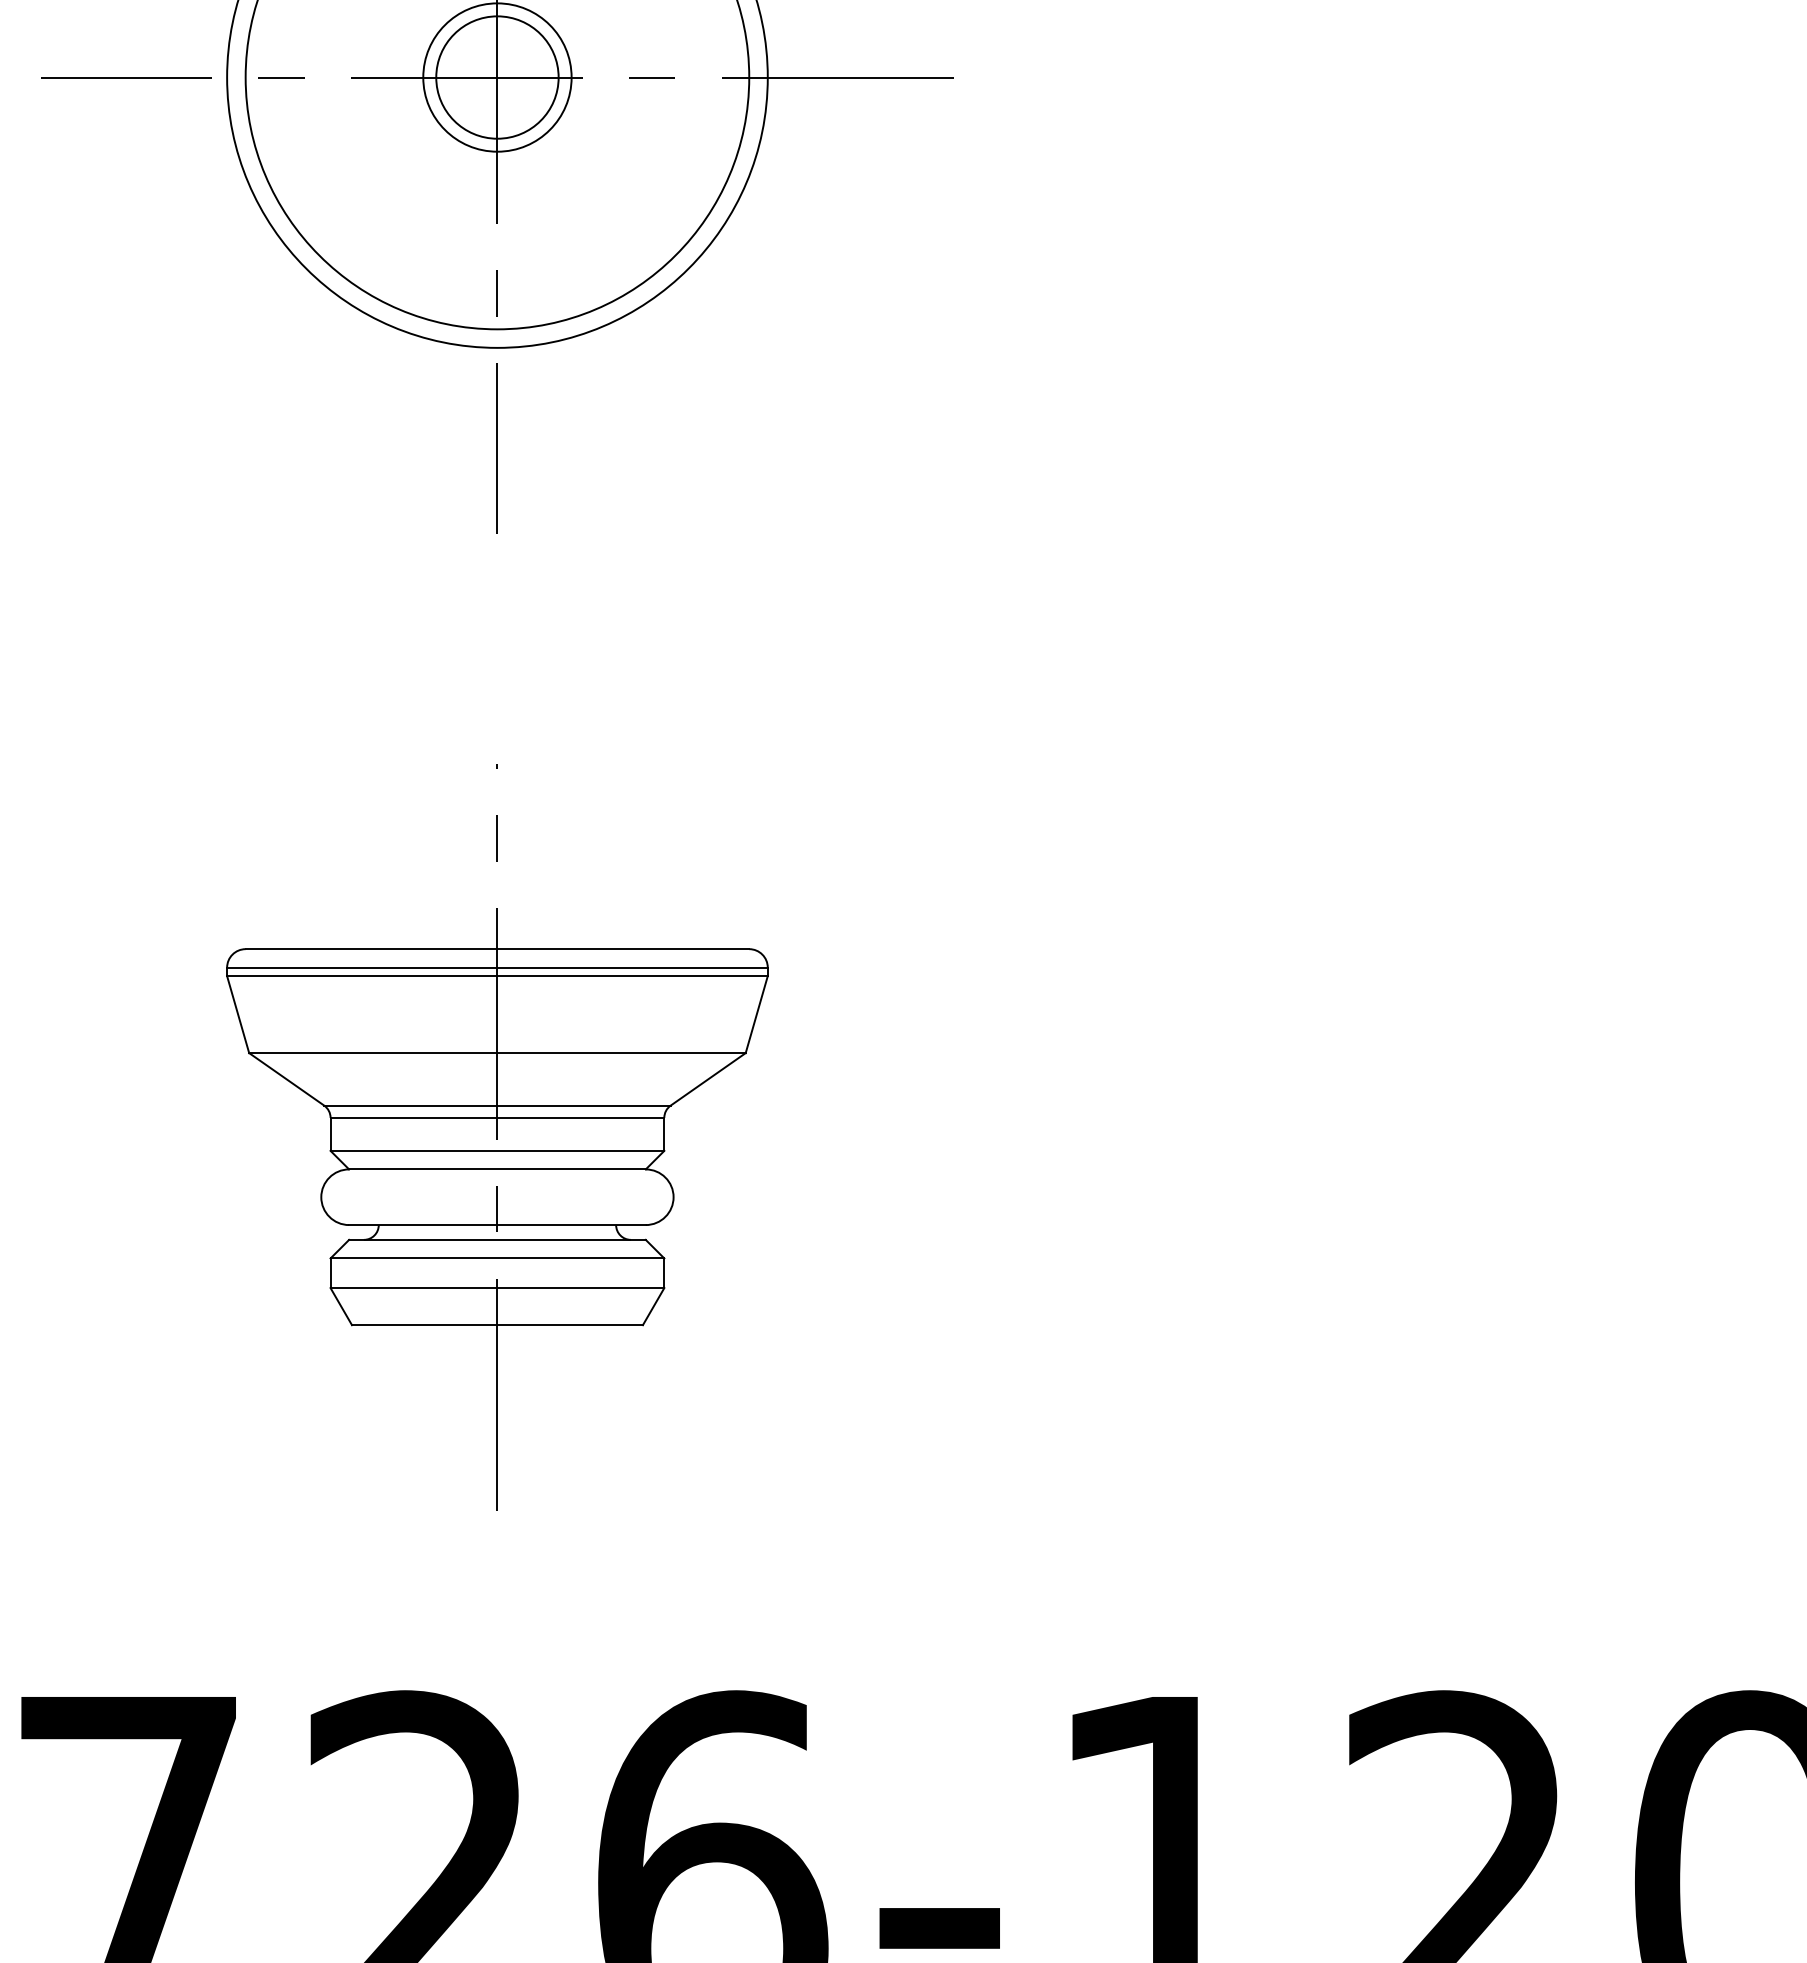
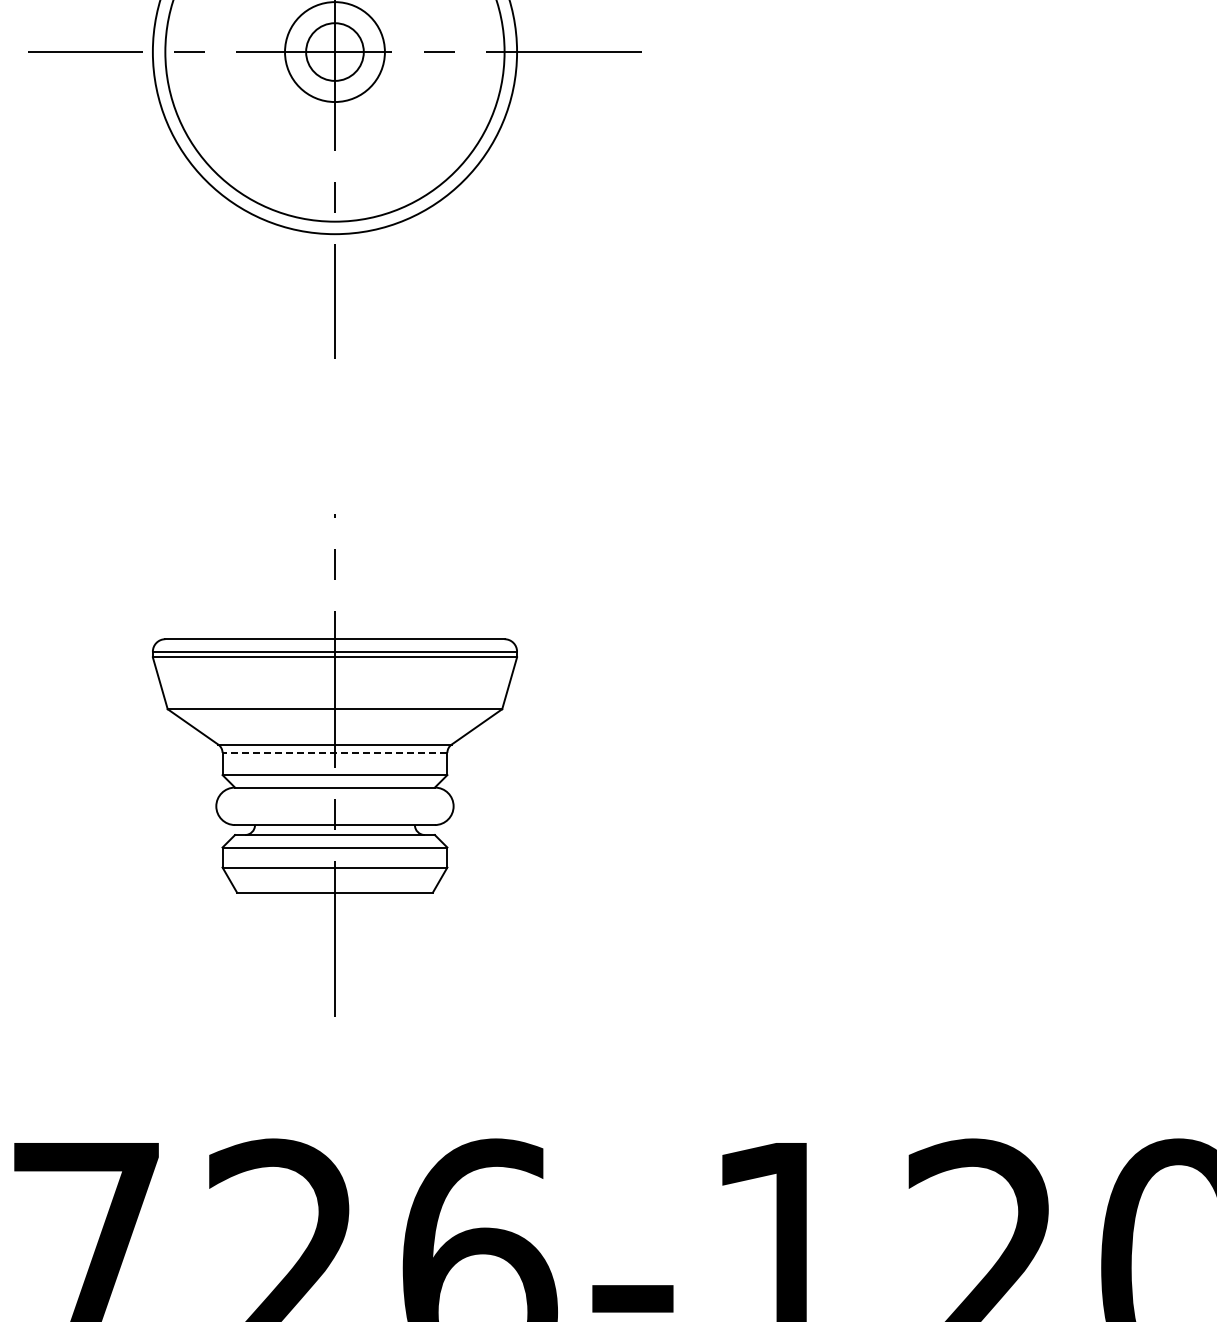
circle: (496, 76) -> (334, 51), size x0.7
line: (496, 1117) -> (334, 752), solid -> dashed

